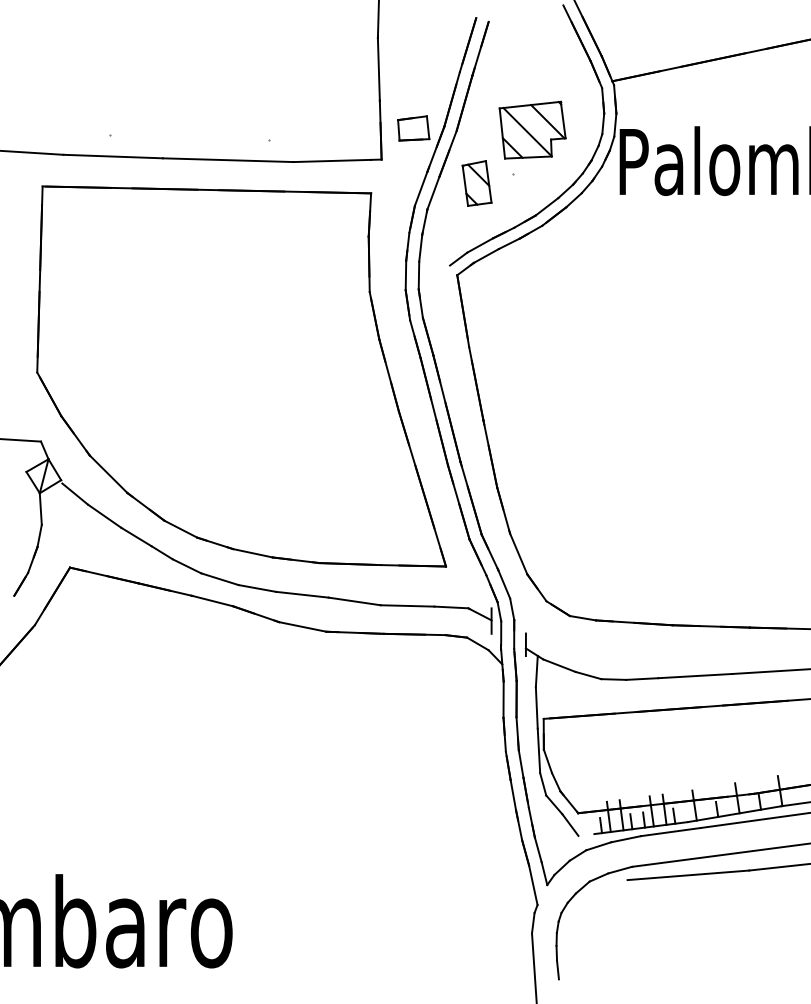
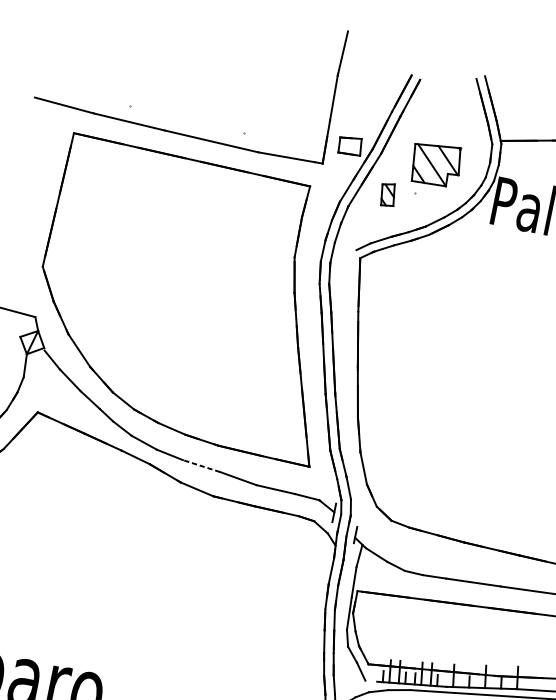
part: (476, 183) -> (387, 194), size x0.7
line: (301, 594) -> (200, 465), solid -> dashed

